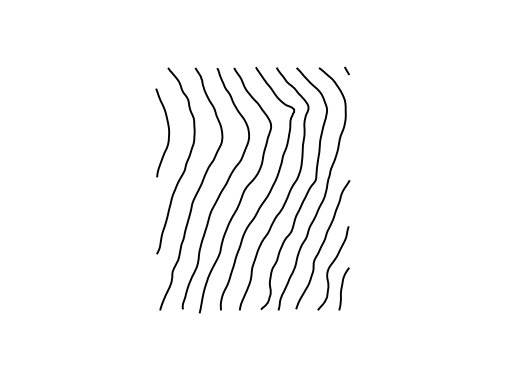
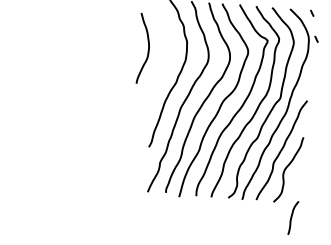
curve: (354, 102) -> (316, 38), added
curve: (168, 132) -> (148, 48), moved
curve: (342, 288) -> (292, 217), moved

